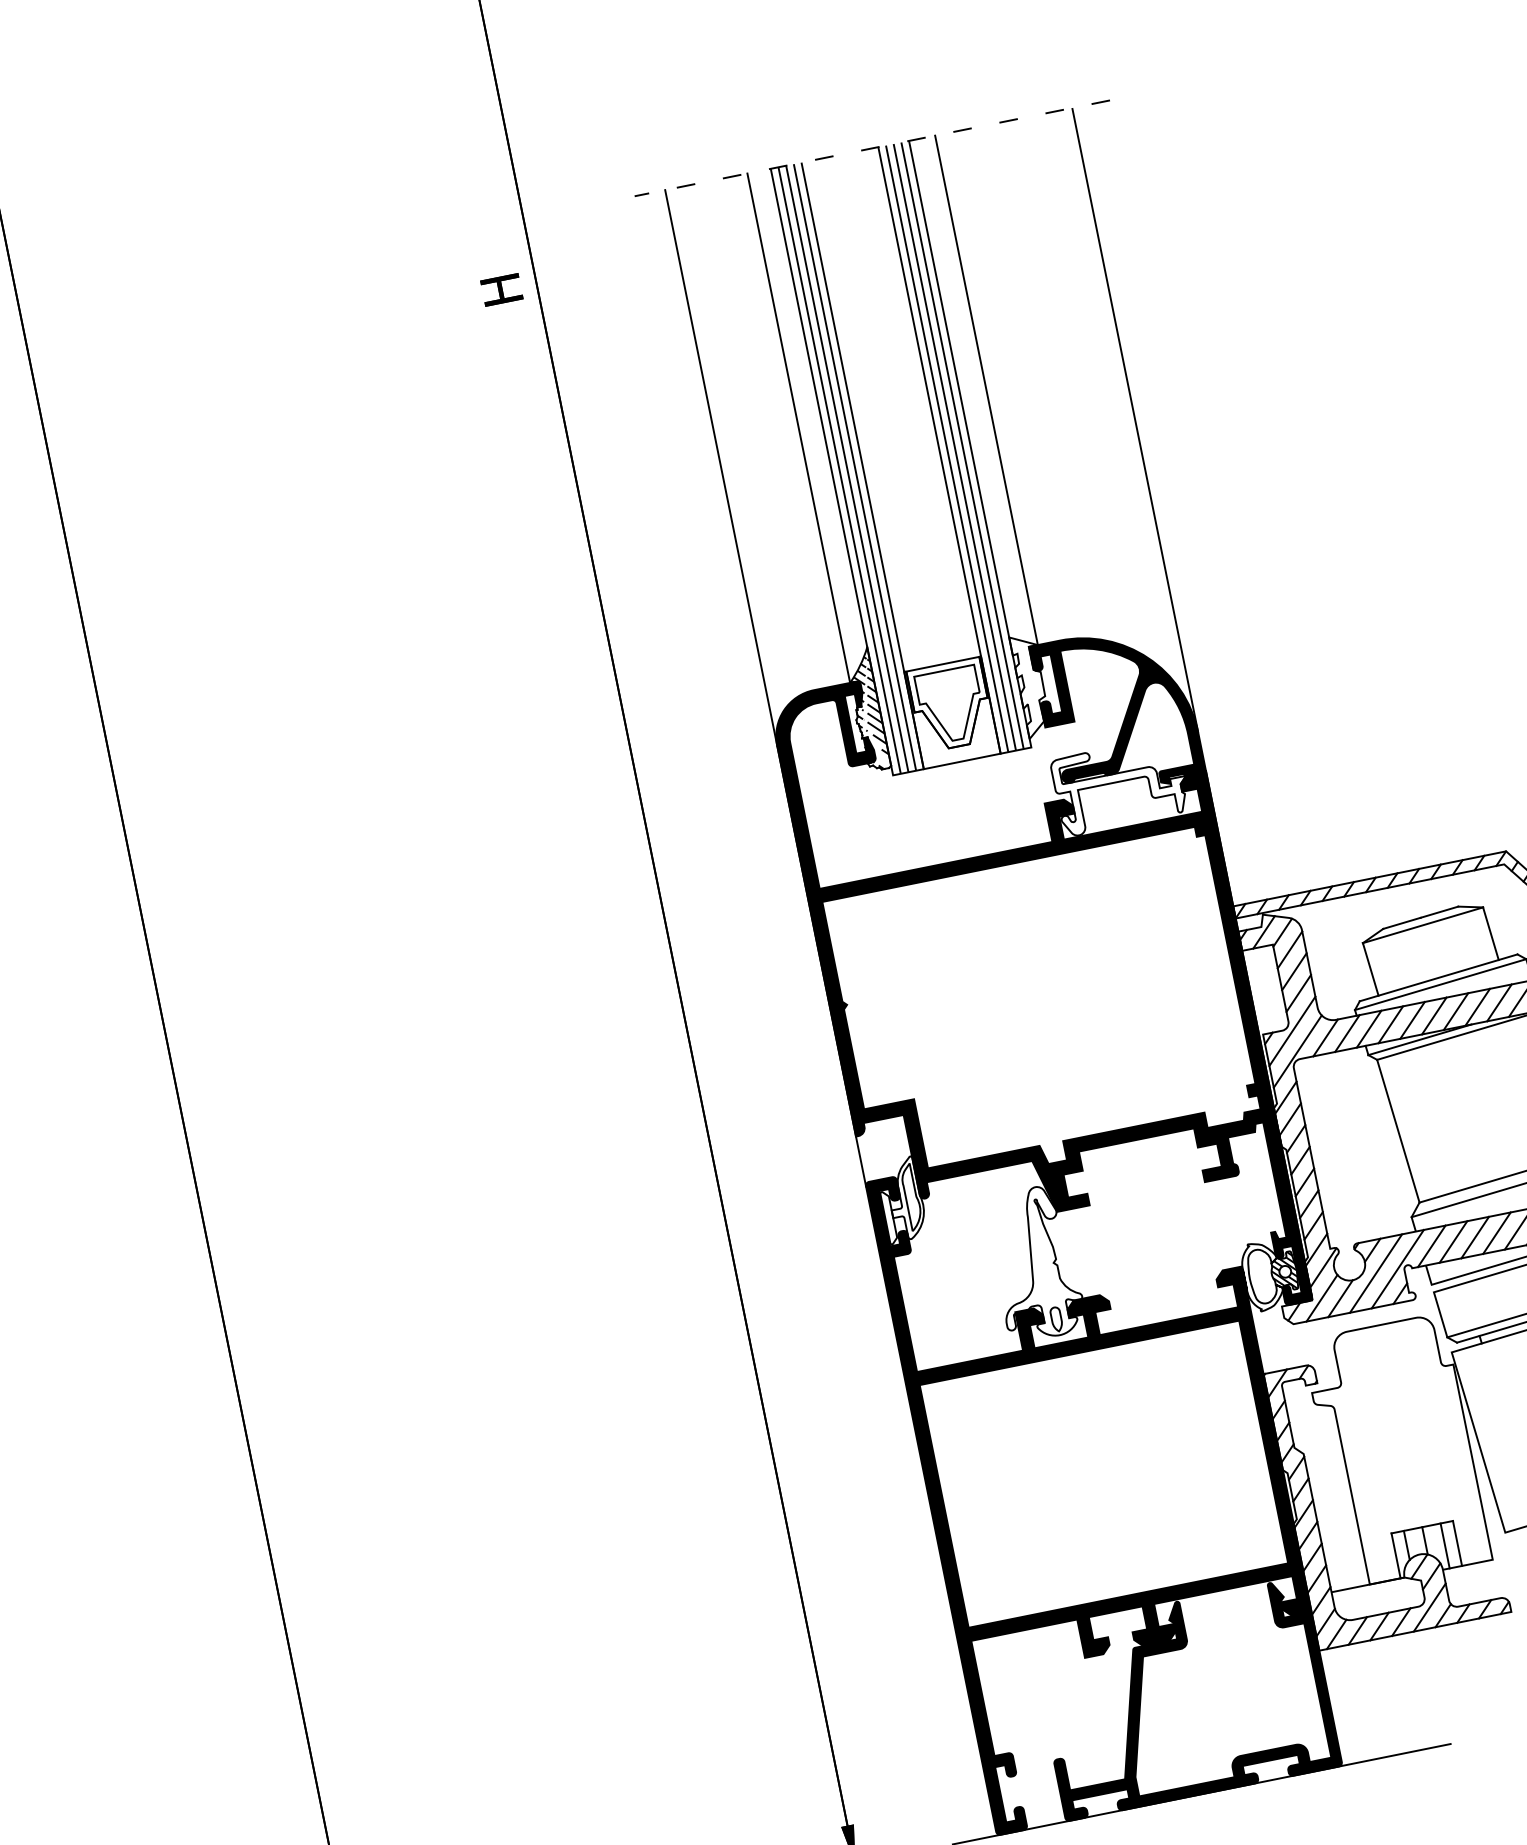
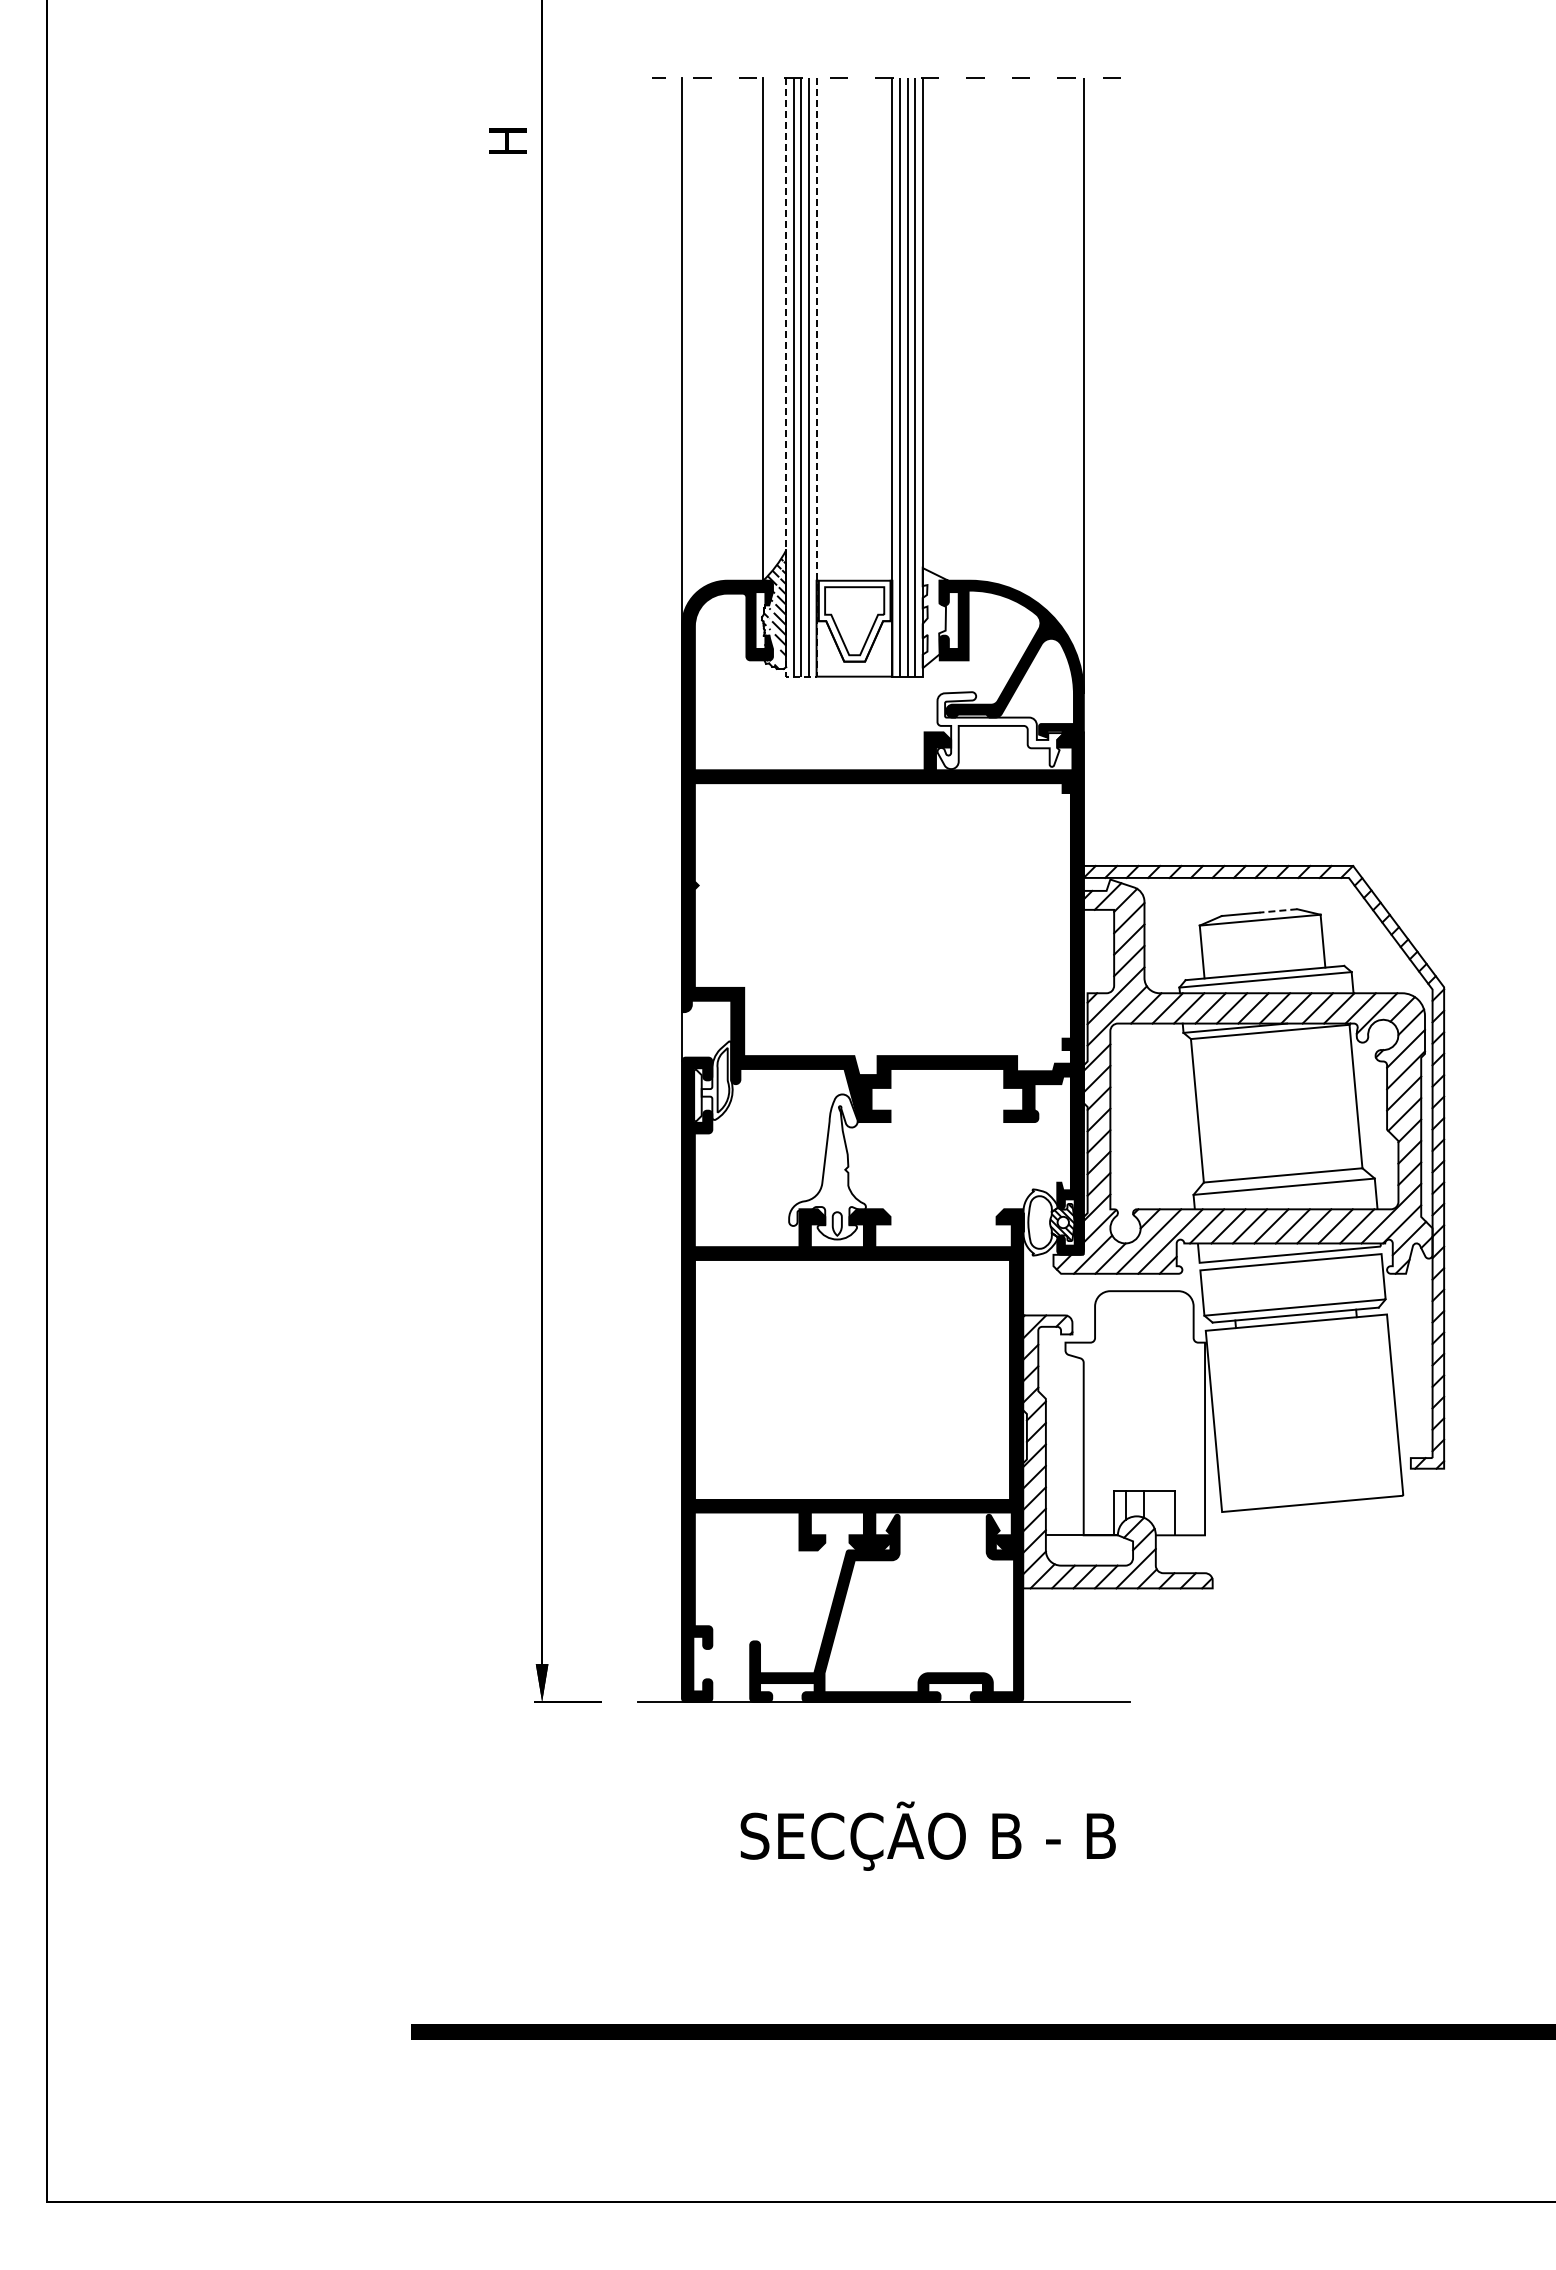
line: (986, 389) -> (948, 328), removed
line: (908, 772) -> (801, 676), solid -> dashed
line: (1439, 911) -> (1278, 910), solid -> dashed
line: (1445, 1545) -> (1162, 1512), removed

